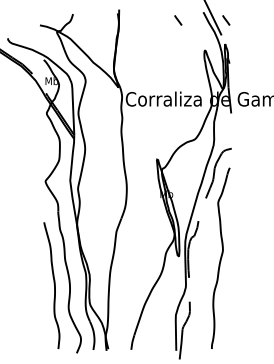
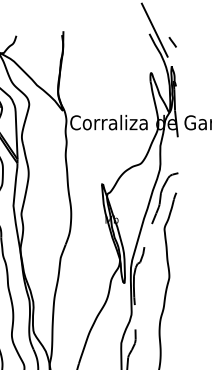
line: (178, 20) -> (124, 42), removed

